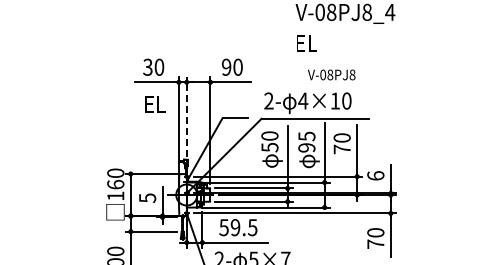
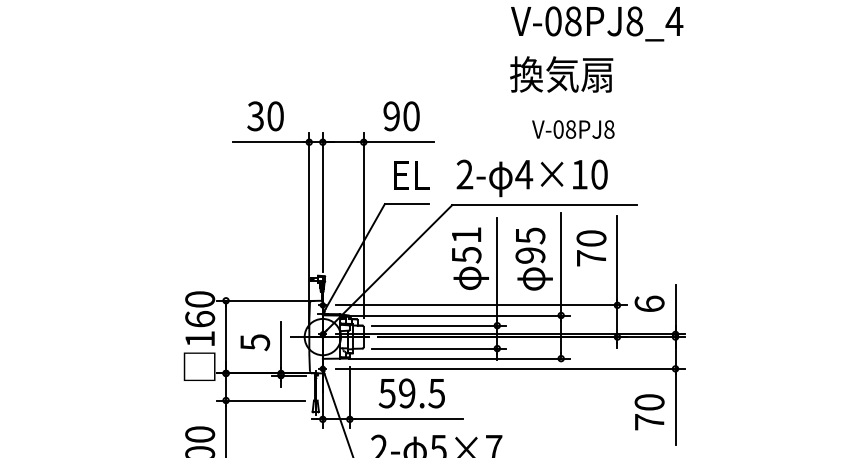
text: (324, 42) -> (560, 73), EL -> 換気扇
text: (155, 104) -> (412, 175), moved
line: (186, 116) -> (322, 201), dashed -> solid
text: (269, 135) -> (465, 234), 50 -> 51

